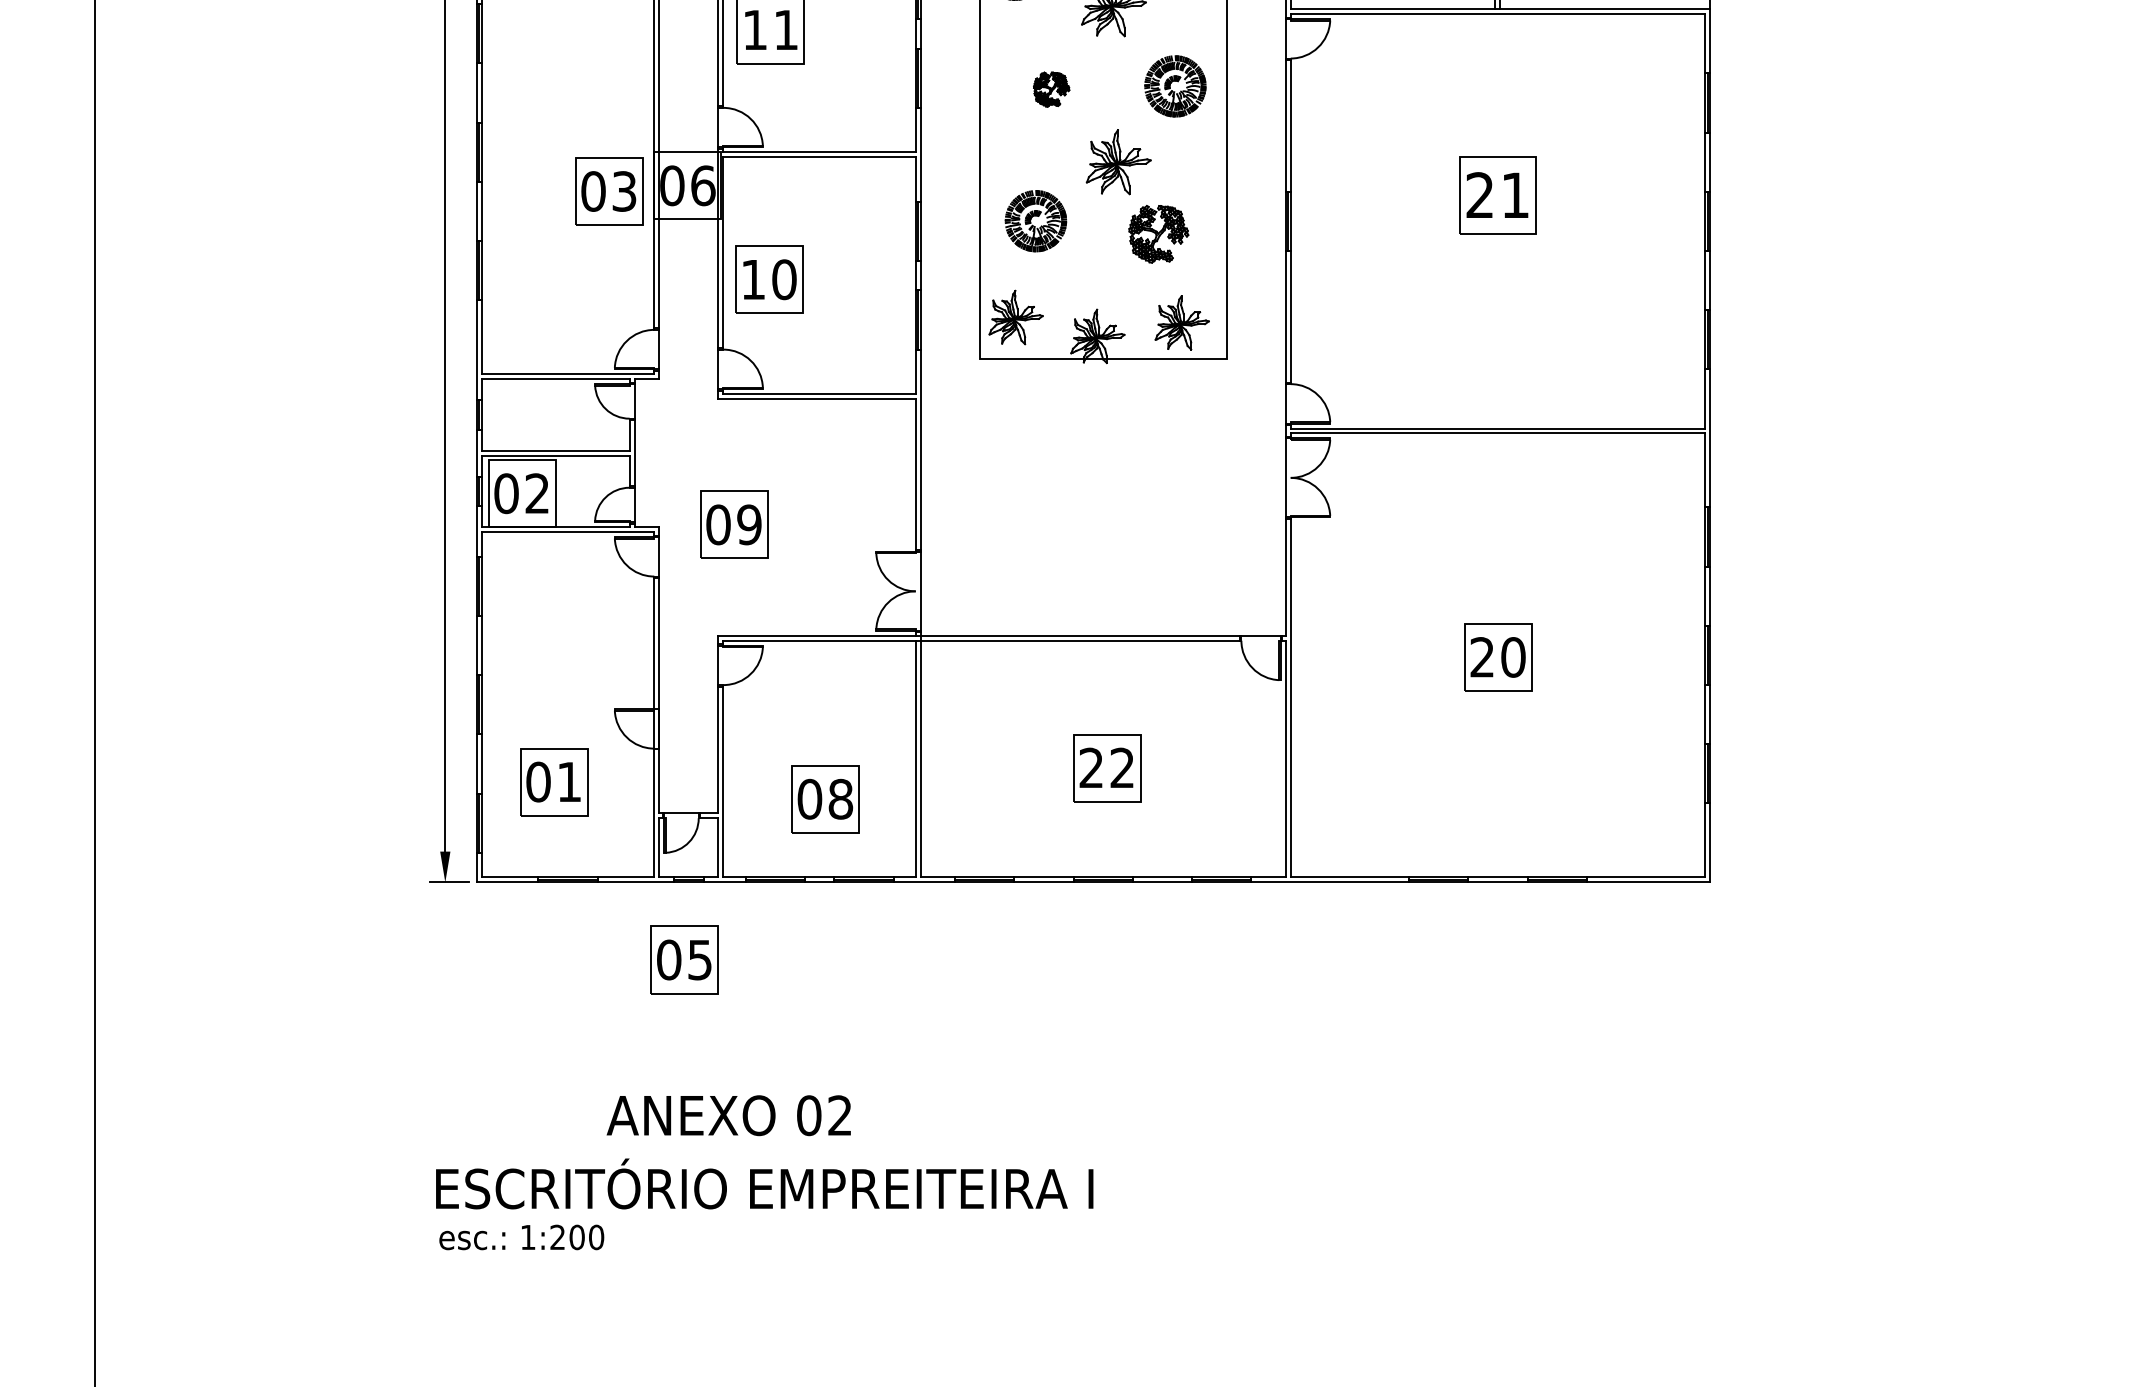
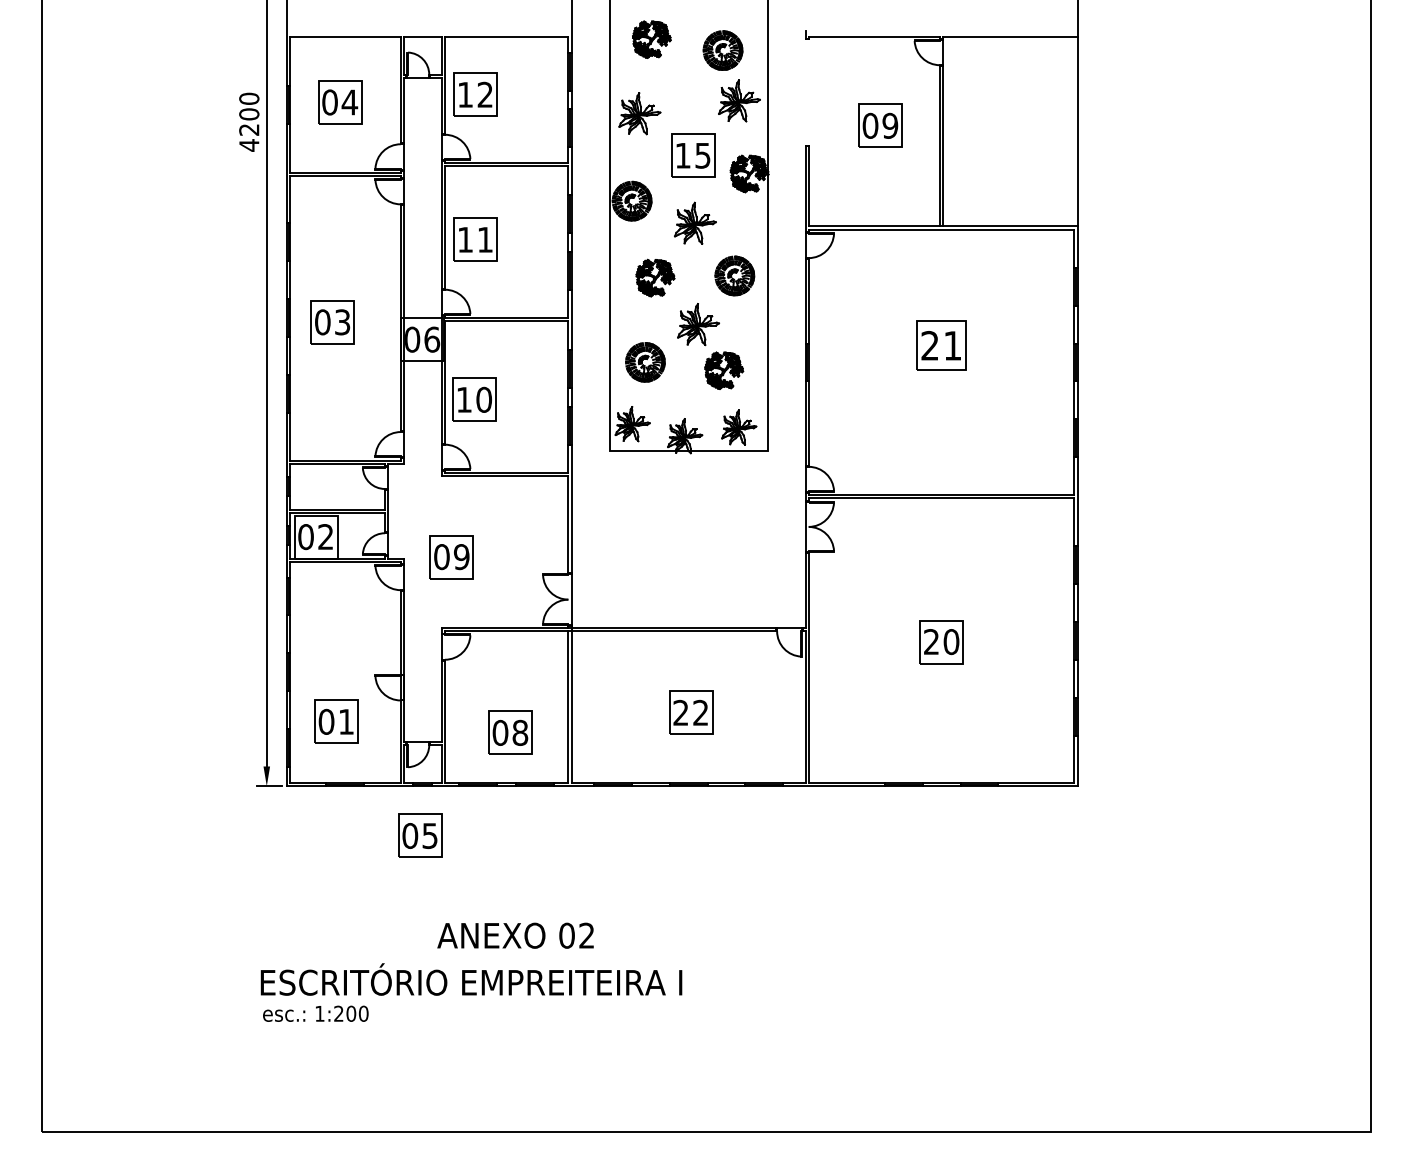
part: (1051, 88) -> (655, 277), size x1.67
part: (608, 191) -> (332, 322), moved
text: (728, 1115) -> (515, 935), moved

